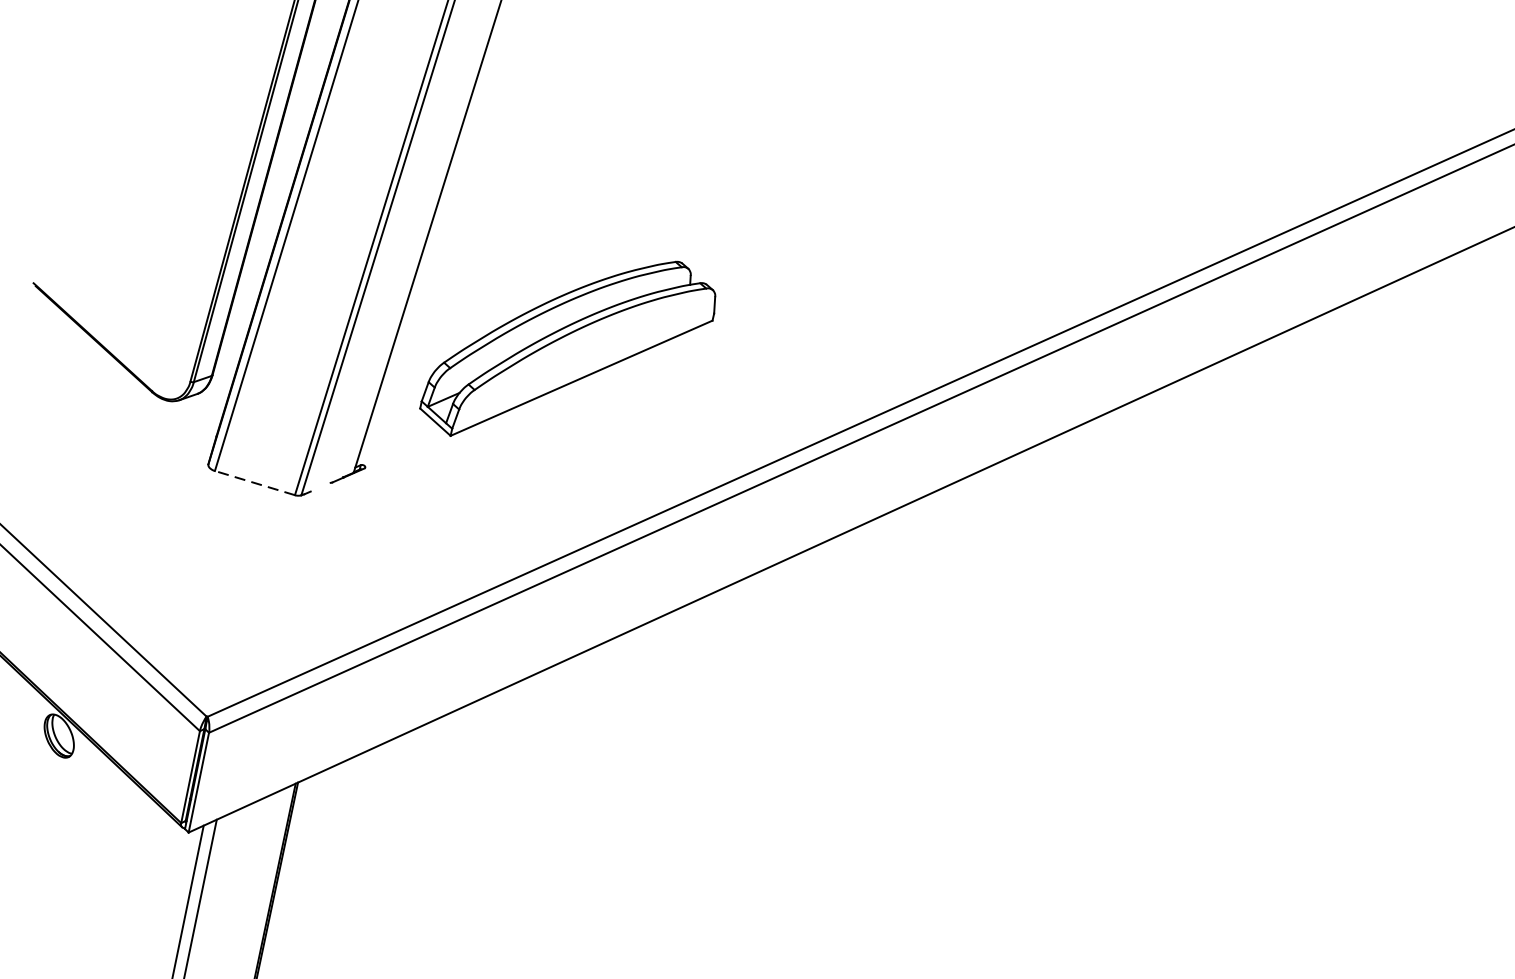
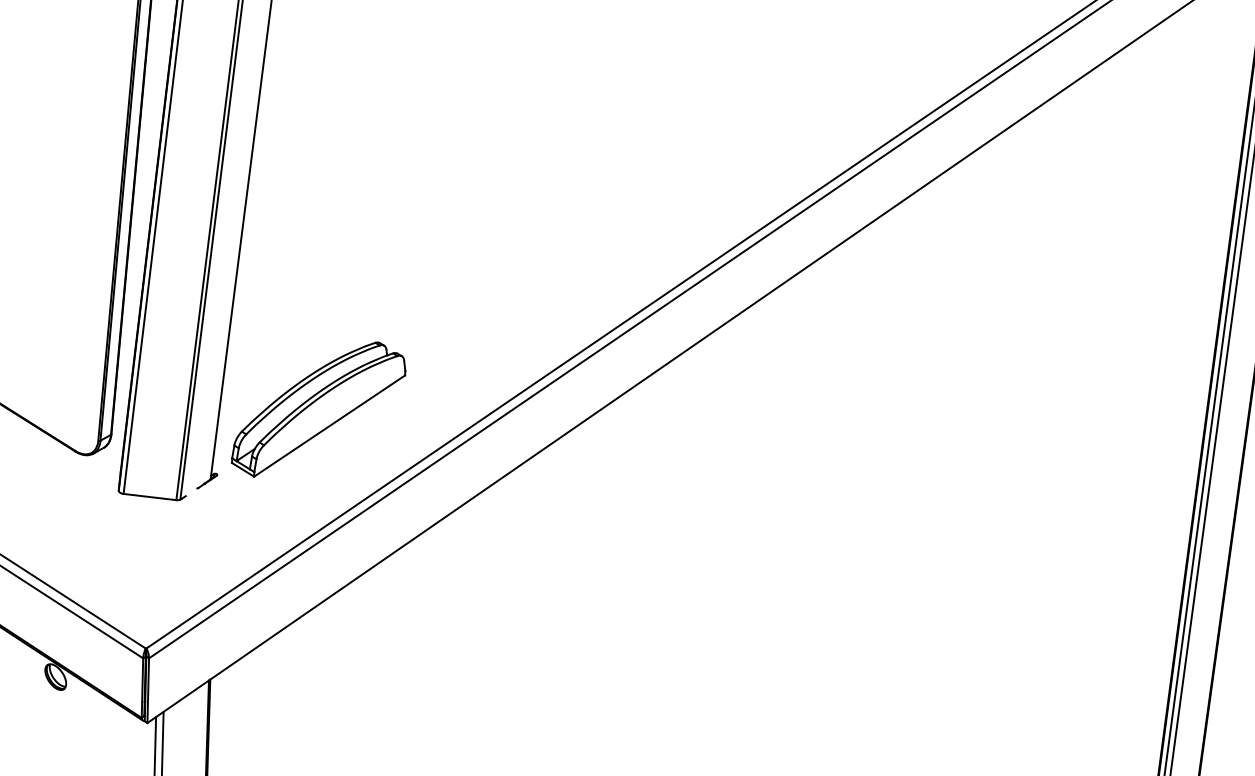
part: (568, 349) -> (318, 409), moved
line: (254, 483) -> (149, 497), dashed -> solid

